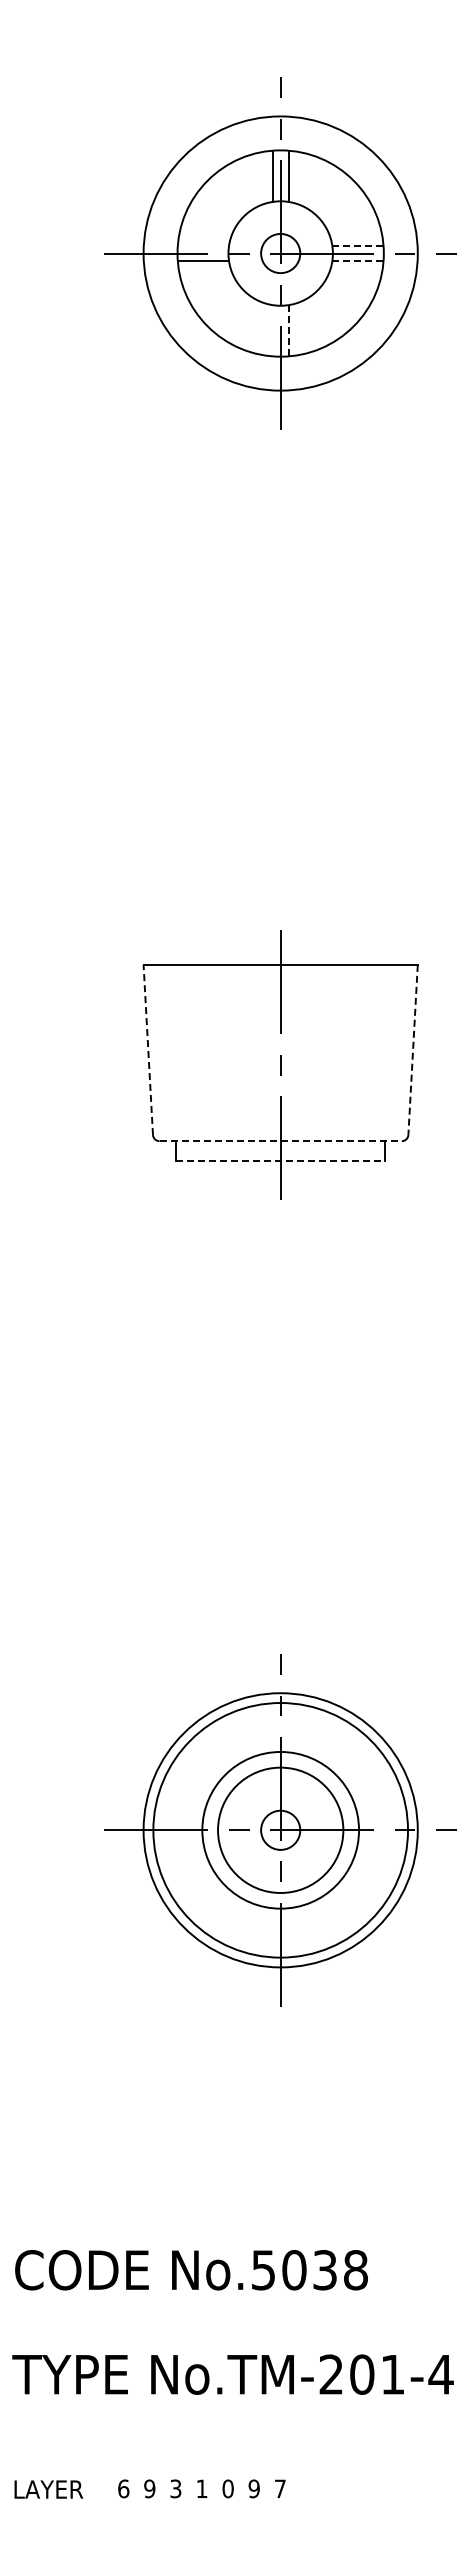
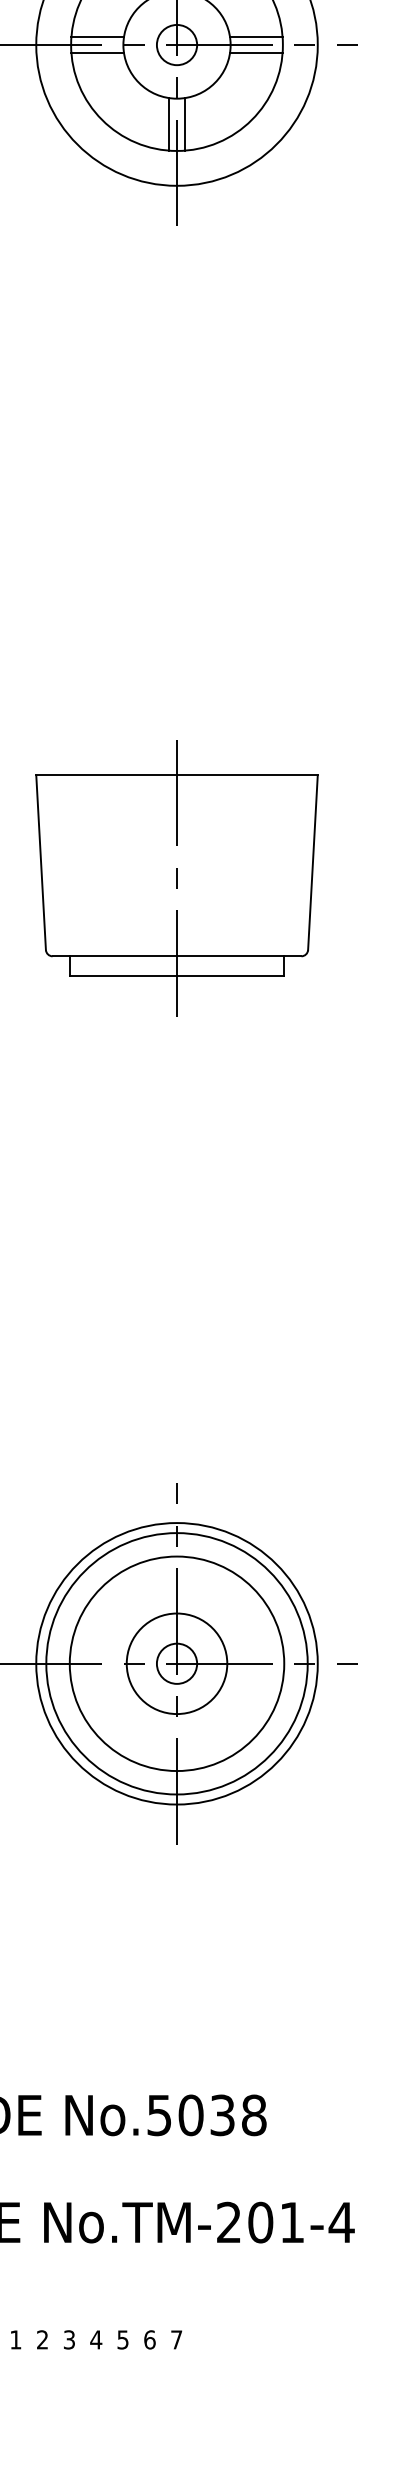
line: (203, 245) -> (97, 36), added
line: (357, 245) -> (255, 36), dashed -> solid
line: (357, 261) -> (255, 53), dashed -> solid
line: (272, 330) -> (168, 124), added
line: (288, 330) -> (185, 124), dashed -> solid
line: (148, 1049) -> (41, 862), dashed -> solid
line: (413, 1050) -> (313, 863), dashed -> solid
line: (281, 1141) -> (177, 956), dashed -> solid
line: (281, 1160) -> (177, 976), dashed -> solid
circle: (280, 1829) -> (176, 1662), size x1.67
circle: (280, 1830) -> (176, 1663), size x0.62
text: (123, 2488) -> (15, 2339), 6 -> 1
text: (149, 2488) -> (42, 2339), 9 -> 2
text: (201, 2488) -> (95, 2339), 1 -> 4
text: (227, 2488) -> (122, 2339), 0 -> 5
text: (253, 2488) -> (149, 2339), 9 -> 6

